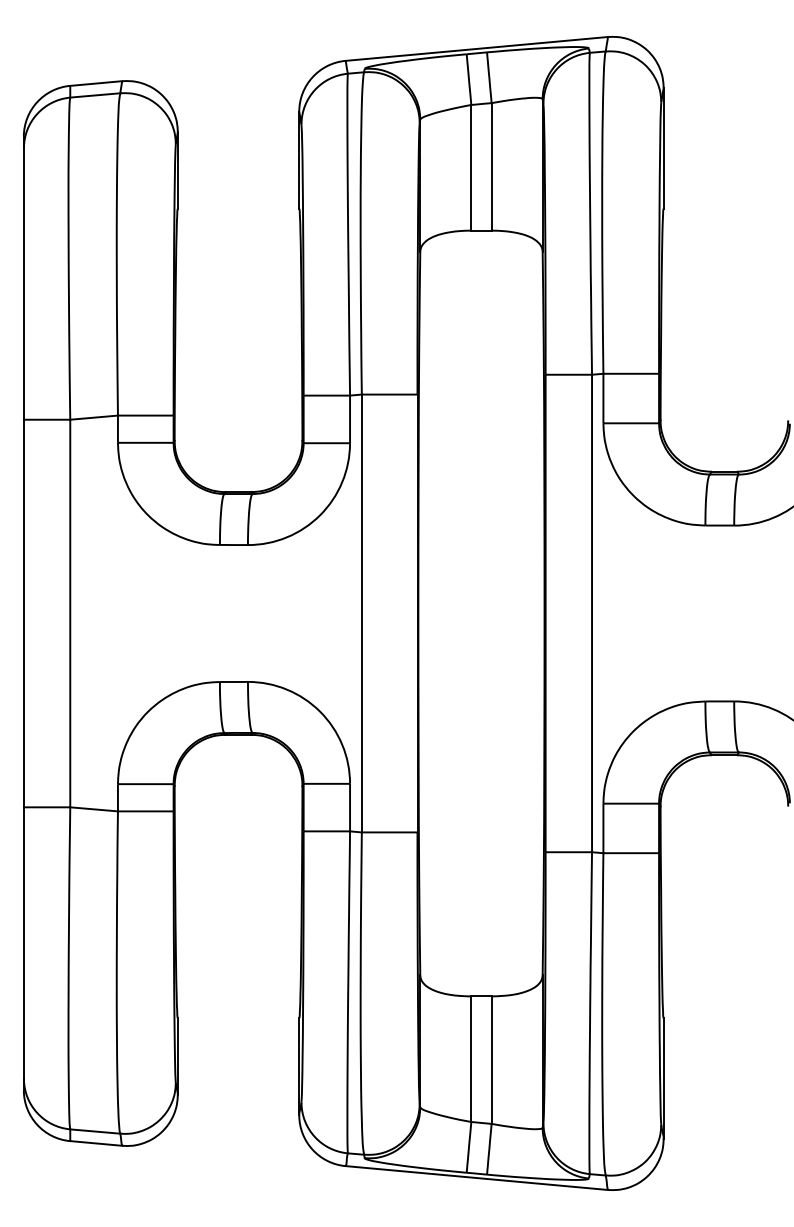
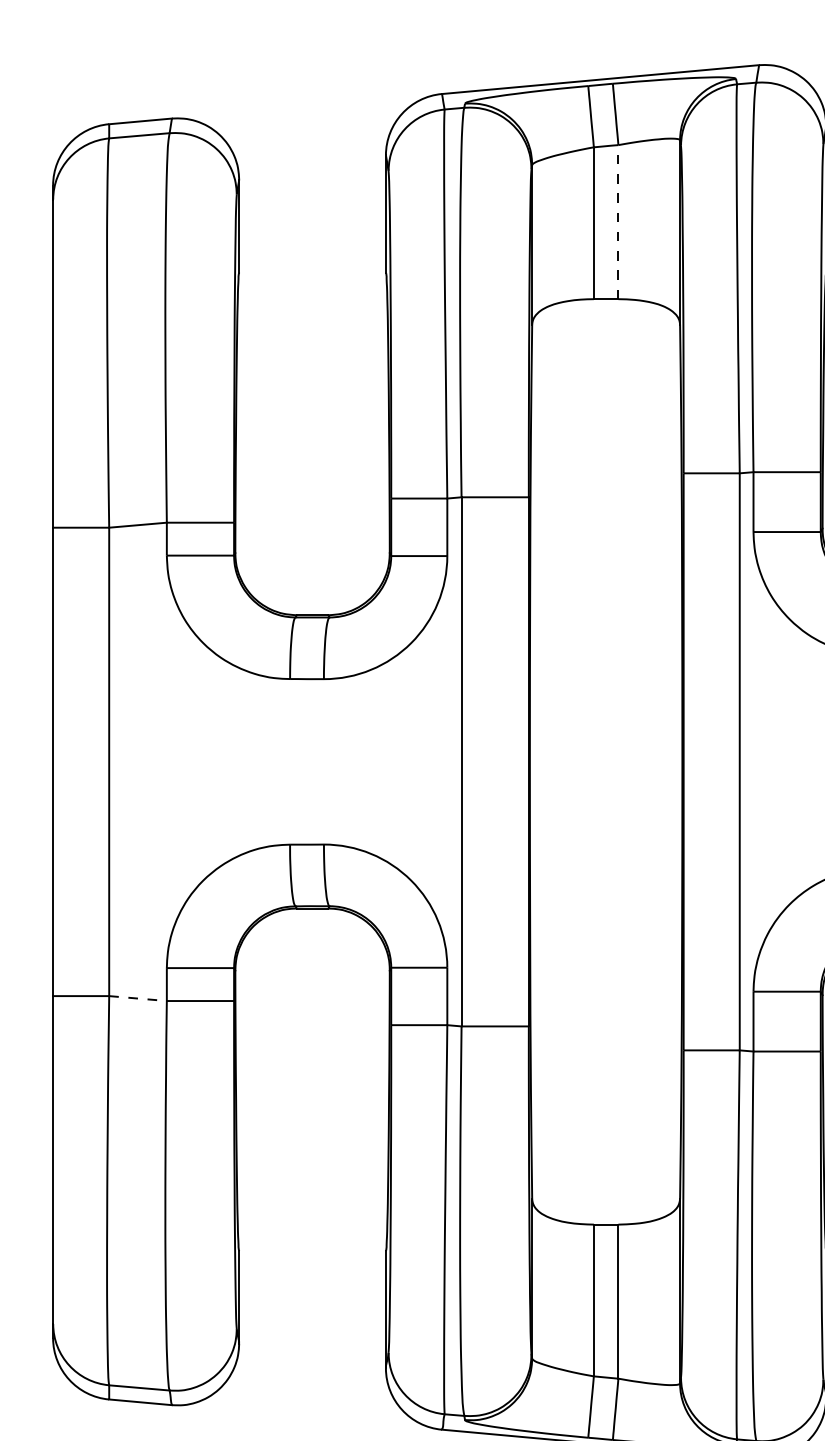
line: (491, 166) -> (618, 221), solid -> dashed
line: (94, 809) -> (138, 998), solid -> dashed

